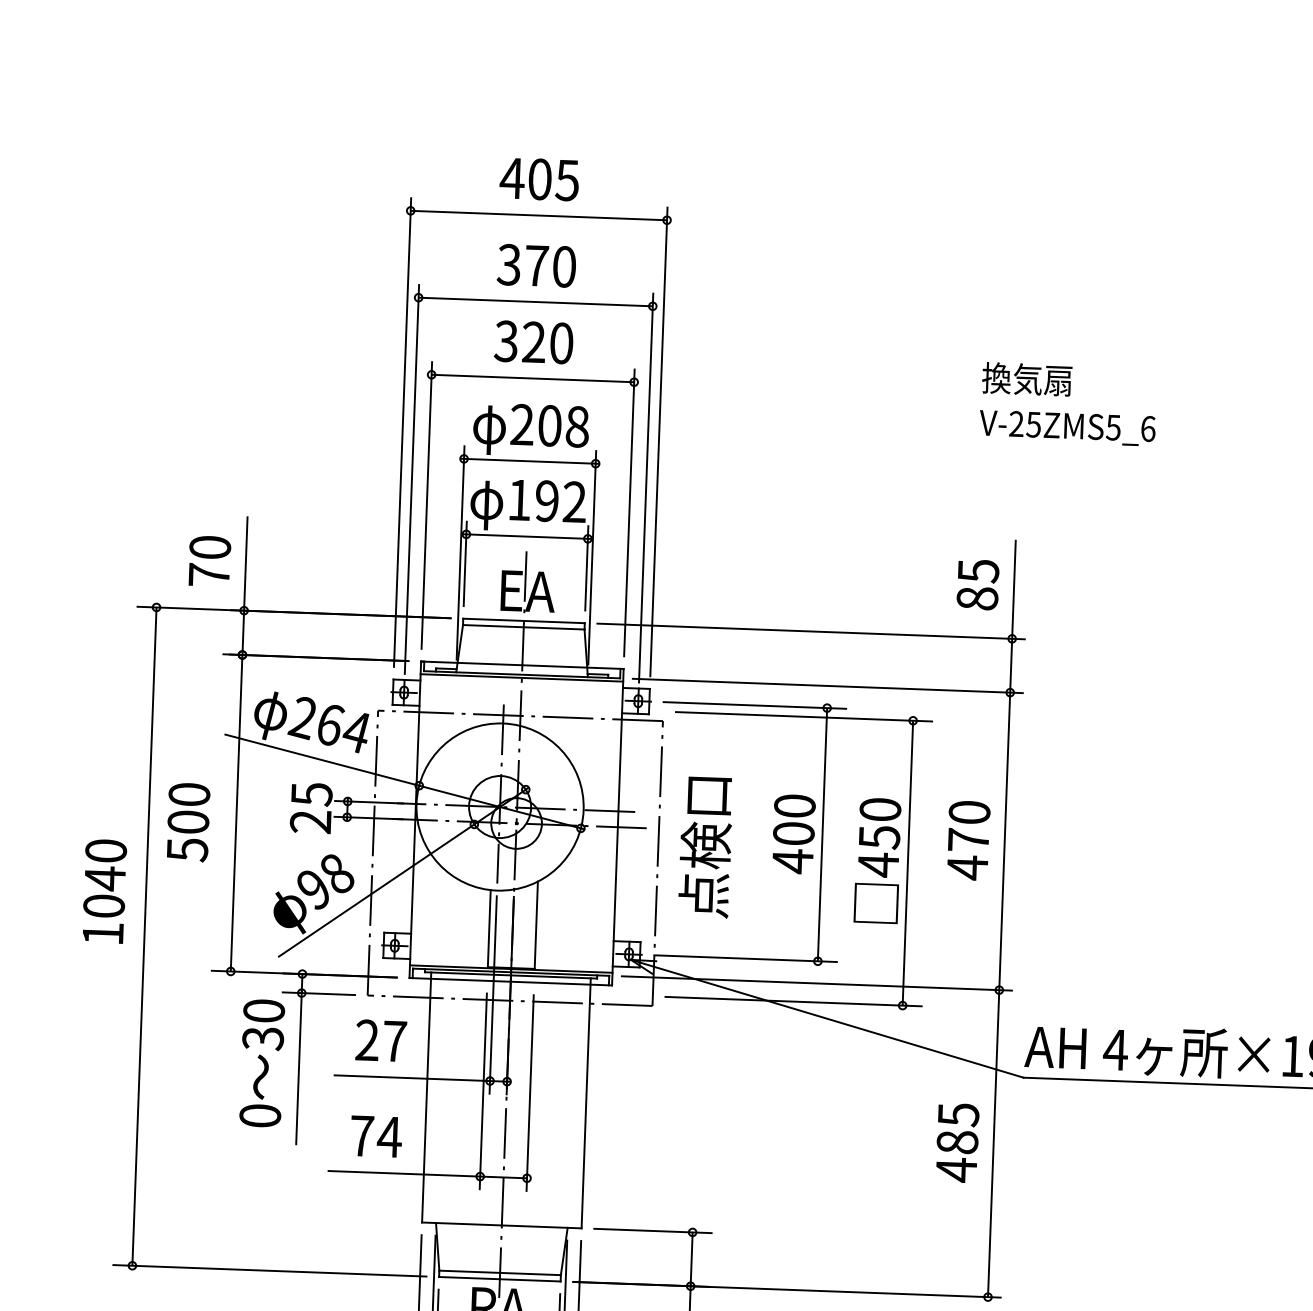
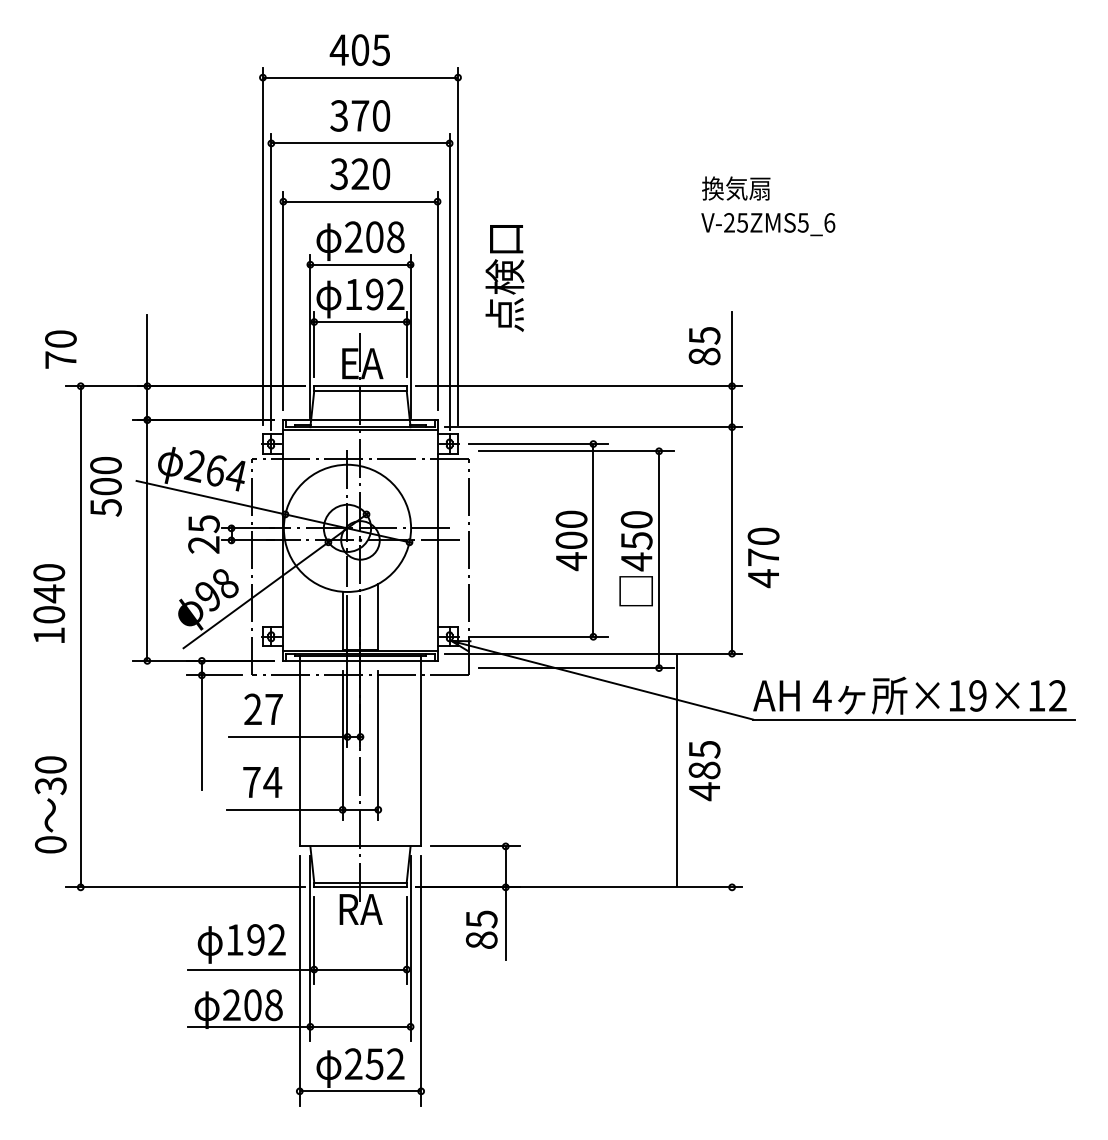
text: (209, 561) -> (60, 349), moved
text: (187, 822) -> (105, 486), moved
text: (968, 840) -> (763, 557), moved
text: (705, 847) -> (504, 278), moved
text: (261, 1062) -> (50, 804), moved
line: (994, 1143) -> (677, 770), moved

